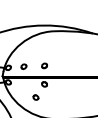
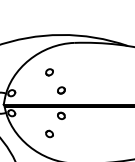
part: (23, 66) -> (48, 72), moved

